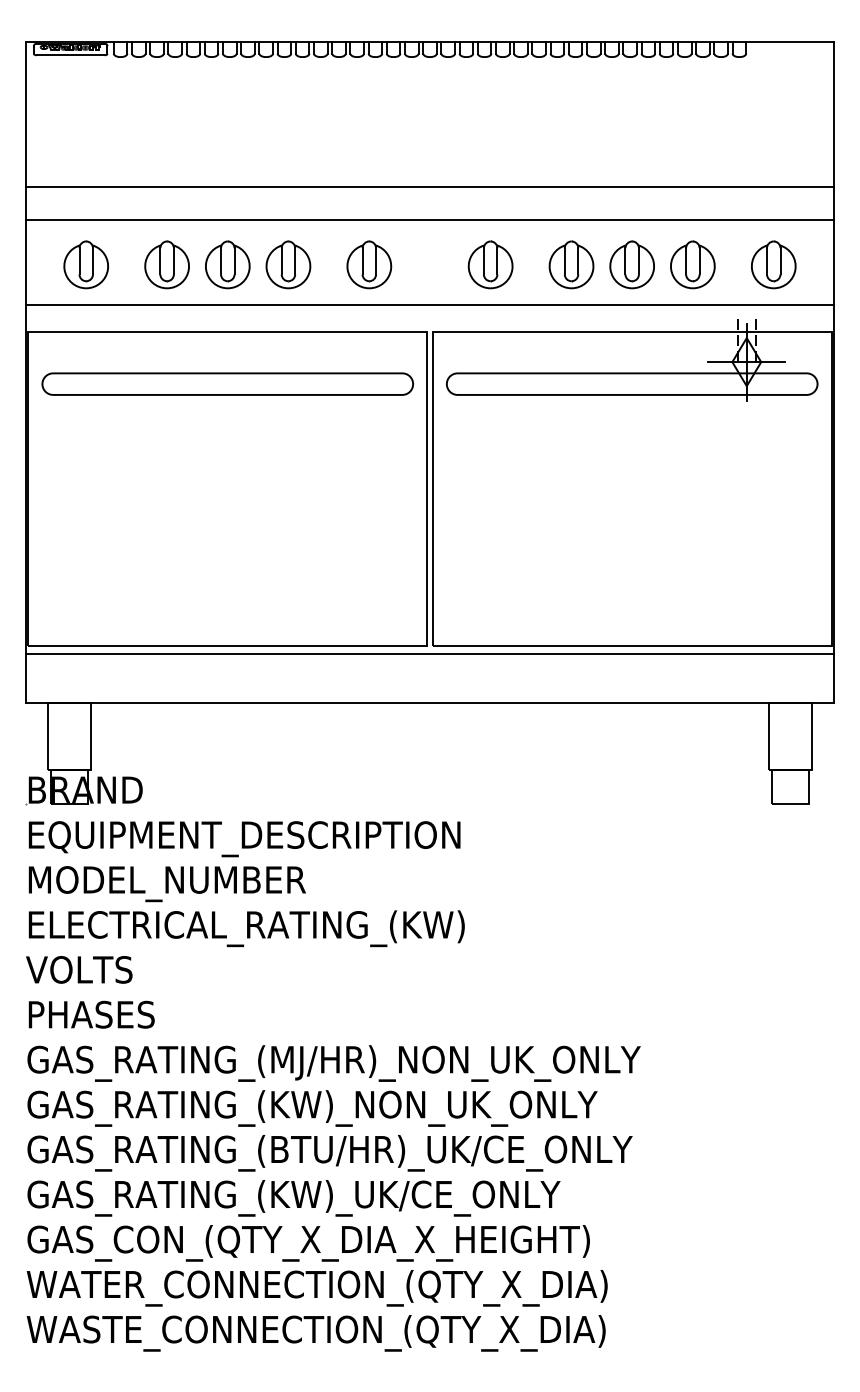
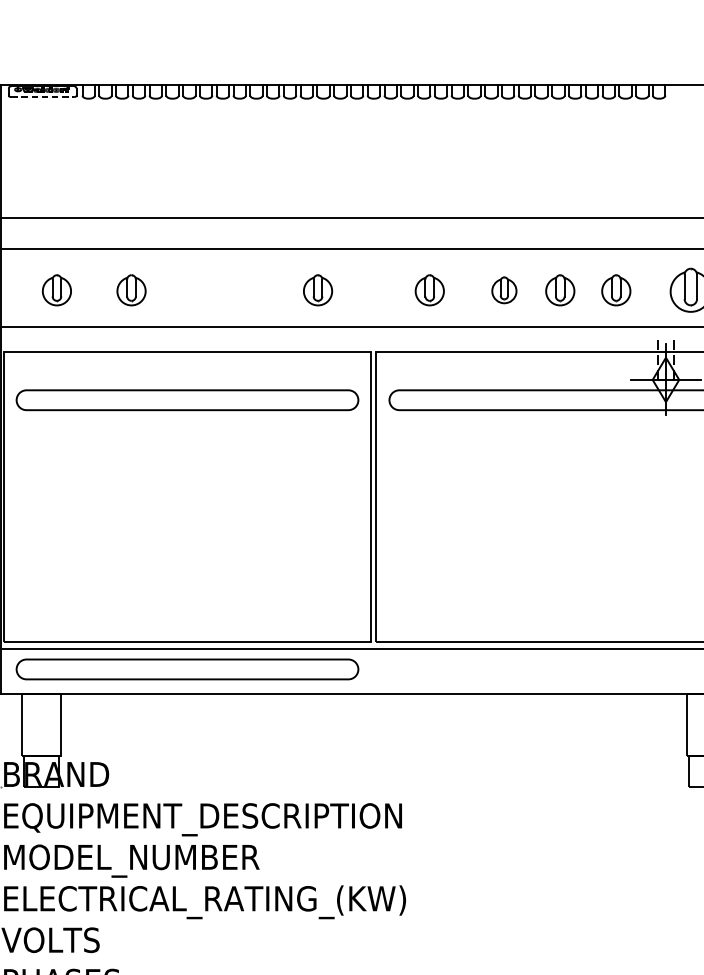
line: (71, 55) -> (43, 97), solid -> dashed
part: (85, 264) -> (56, 289), size x0.7
part: (166, 264) -> (131, 289), size x0.7
part: (227, 264) -> (187, 289), removed
part: (288, 264) -> (243, 289), removed
part: (369, 264) -> (318, 289), size x0.7
part: (490, 264) -> (429, 289), size x0.7
part: (571, 264) -> (504, 289), size x0.6
part: (631, 264) -> (559, 289), size x0.7
part: (692, 264) -> (615, 289), size x0.7
part: (227, 675) -> (187, 668), added

